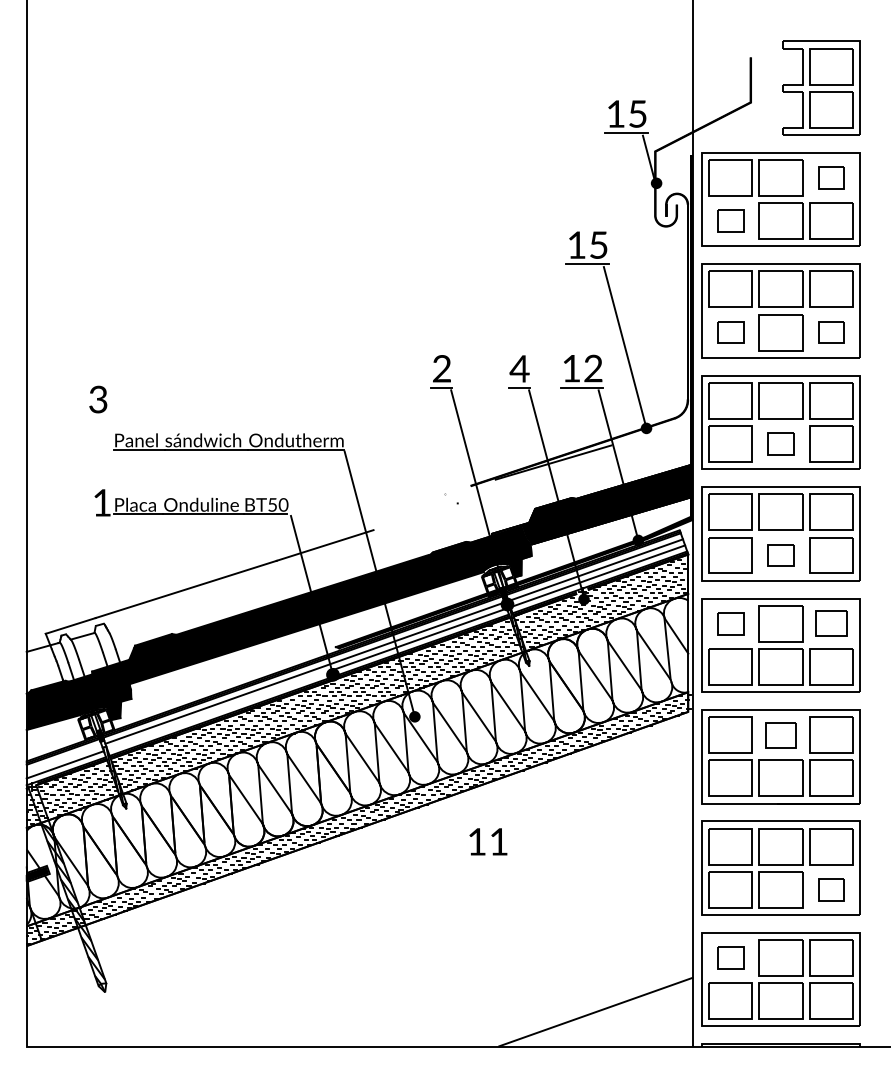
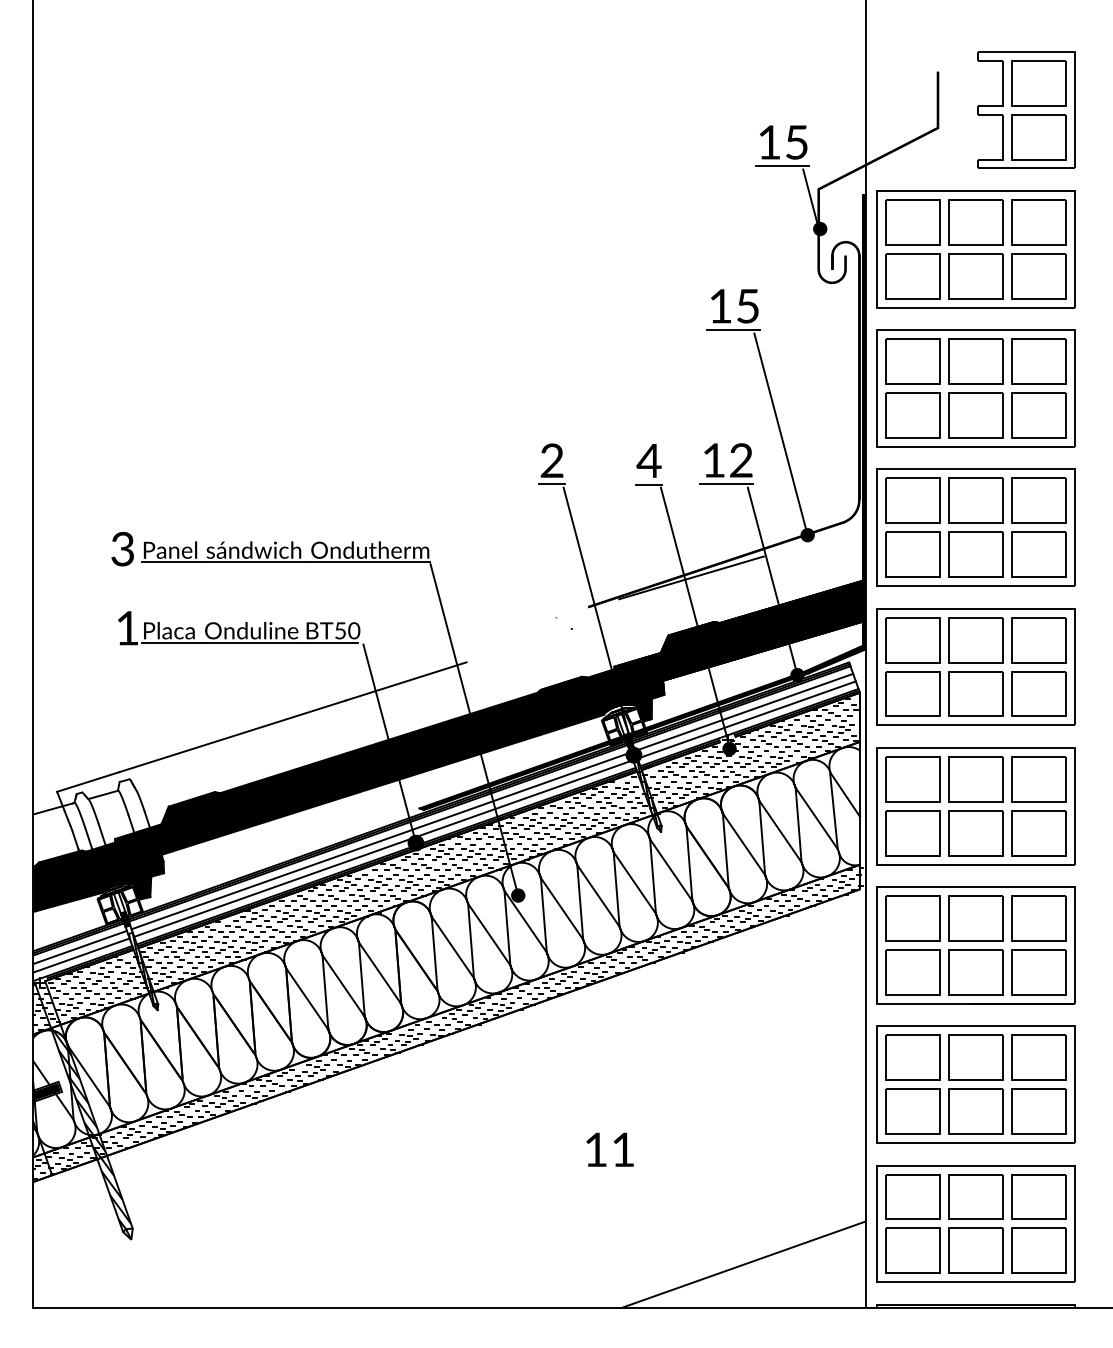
part: (831, 178) -> (1038, 222), size x1.67
part: (730, 221) -> (912, 276), size x1.67
part: (730, 332) -> (912, 415), size x1.67
part: (831, 332) -> (1038, 415), size x1.67
text: (98, 399) -> (122, 549), moved
part: (780, 443) -> (975, 554), size x1.67
part: (780, 555) -> (975, 693), size x1.67
part: (730, 623) -> (912, 779), size x1.67
part: (831, 623) -> (1038, 779), size x1.43
line: (217, 710) -> (271, 887), added
part: (780, 735) -> (975, 918), size x1.43
line: (63, 758) -> (79, 947), added
text: (487, 841) -> (609, 1149), moved
part: (831, 889) -> (1038, 1111), size x1.67
part: (730, 957) -> (912, 1196), size x1.67

